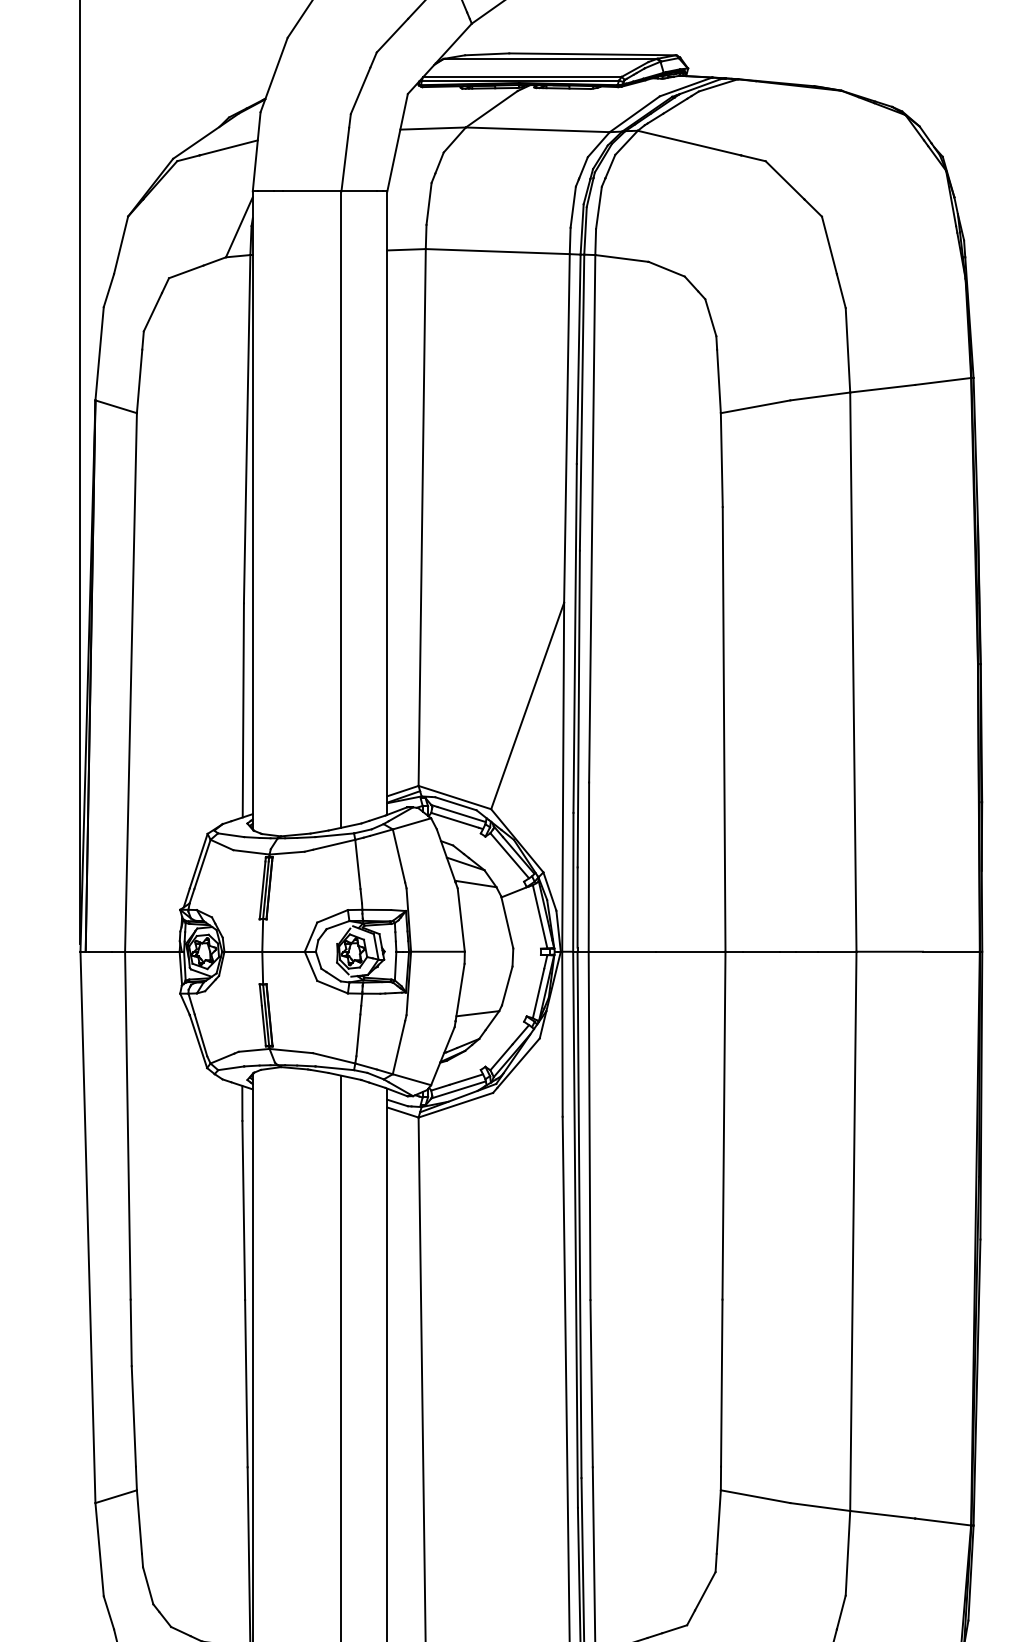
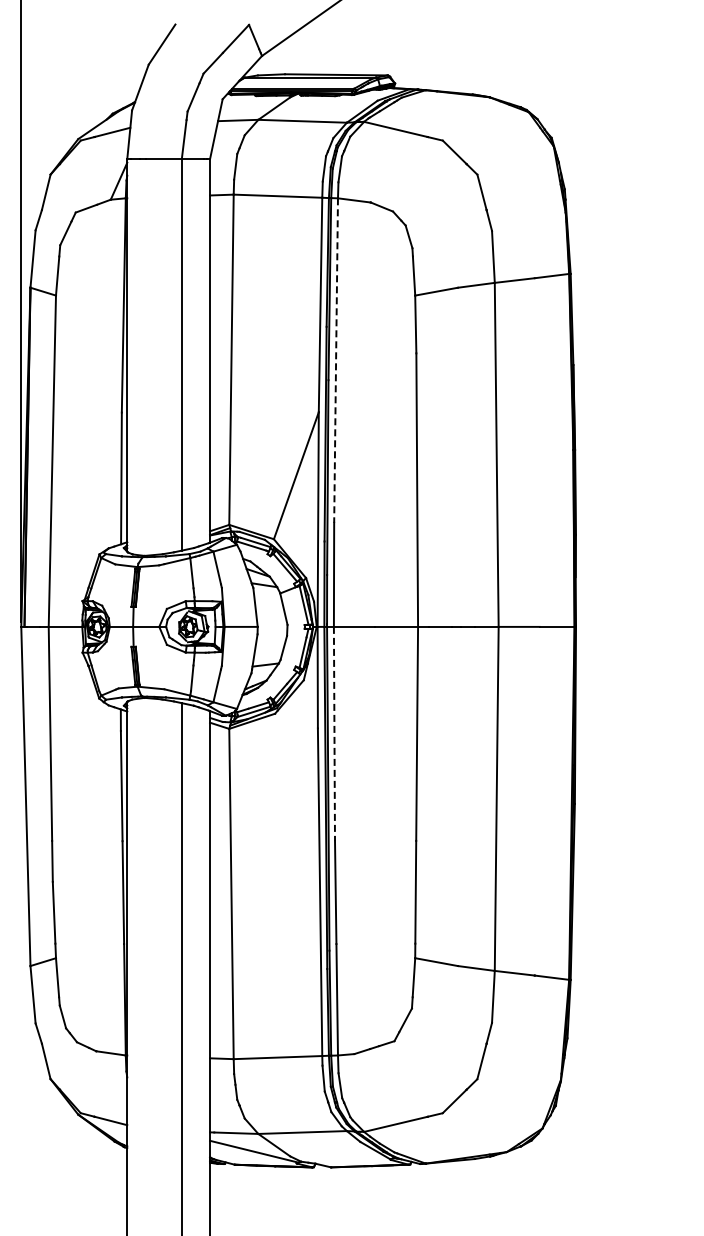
line: (592, 520) -> (336, 361), solid -> dashed
line: (589, 1126) -> (334, 734), solid -> dashed

